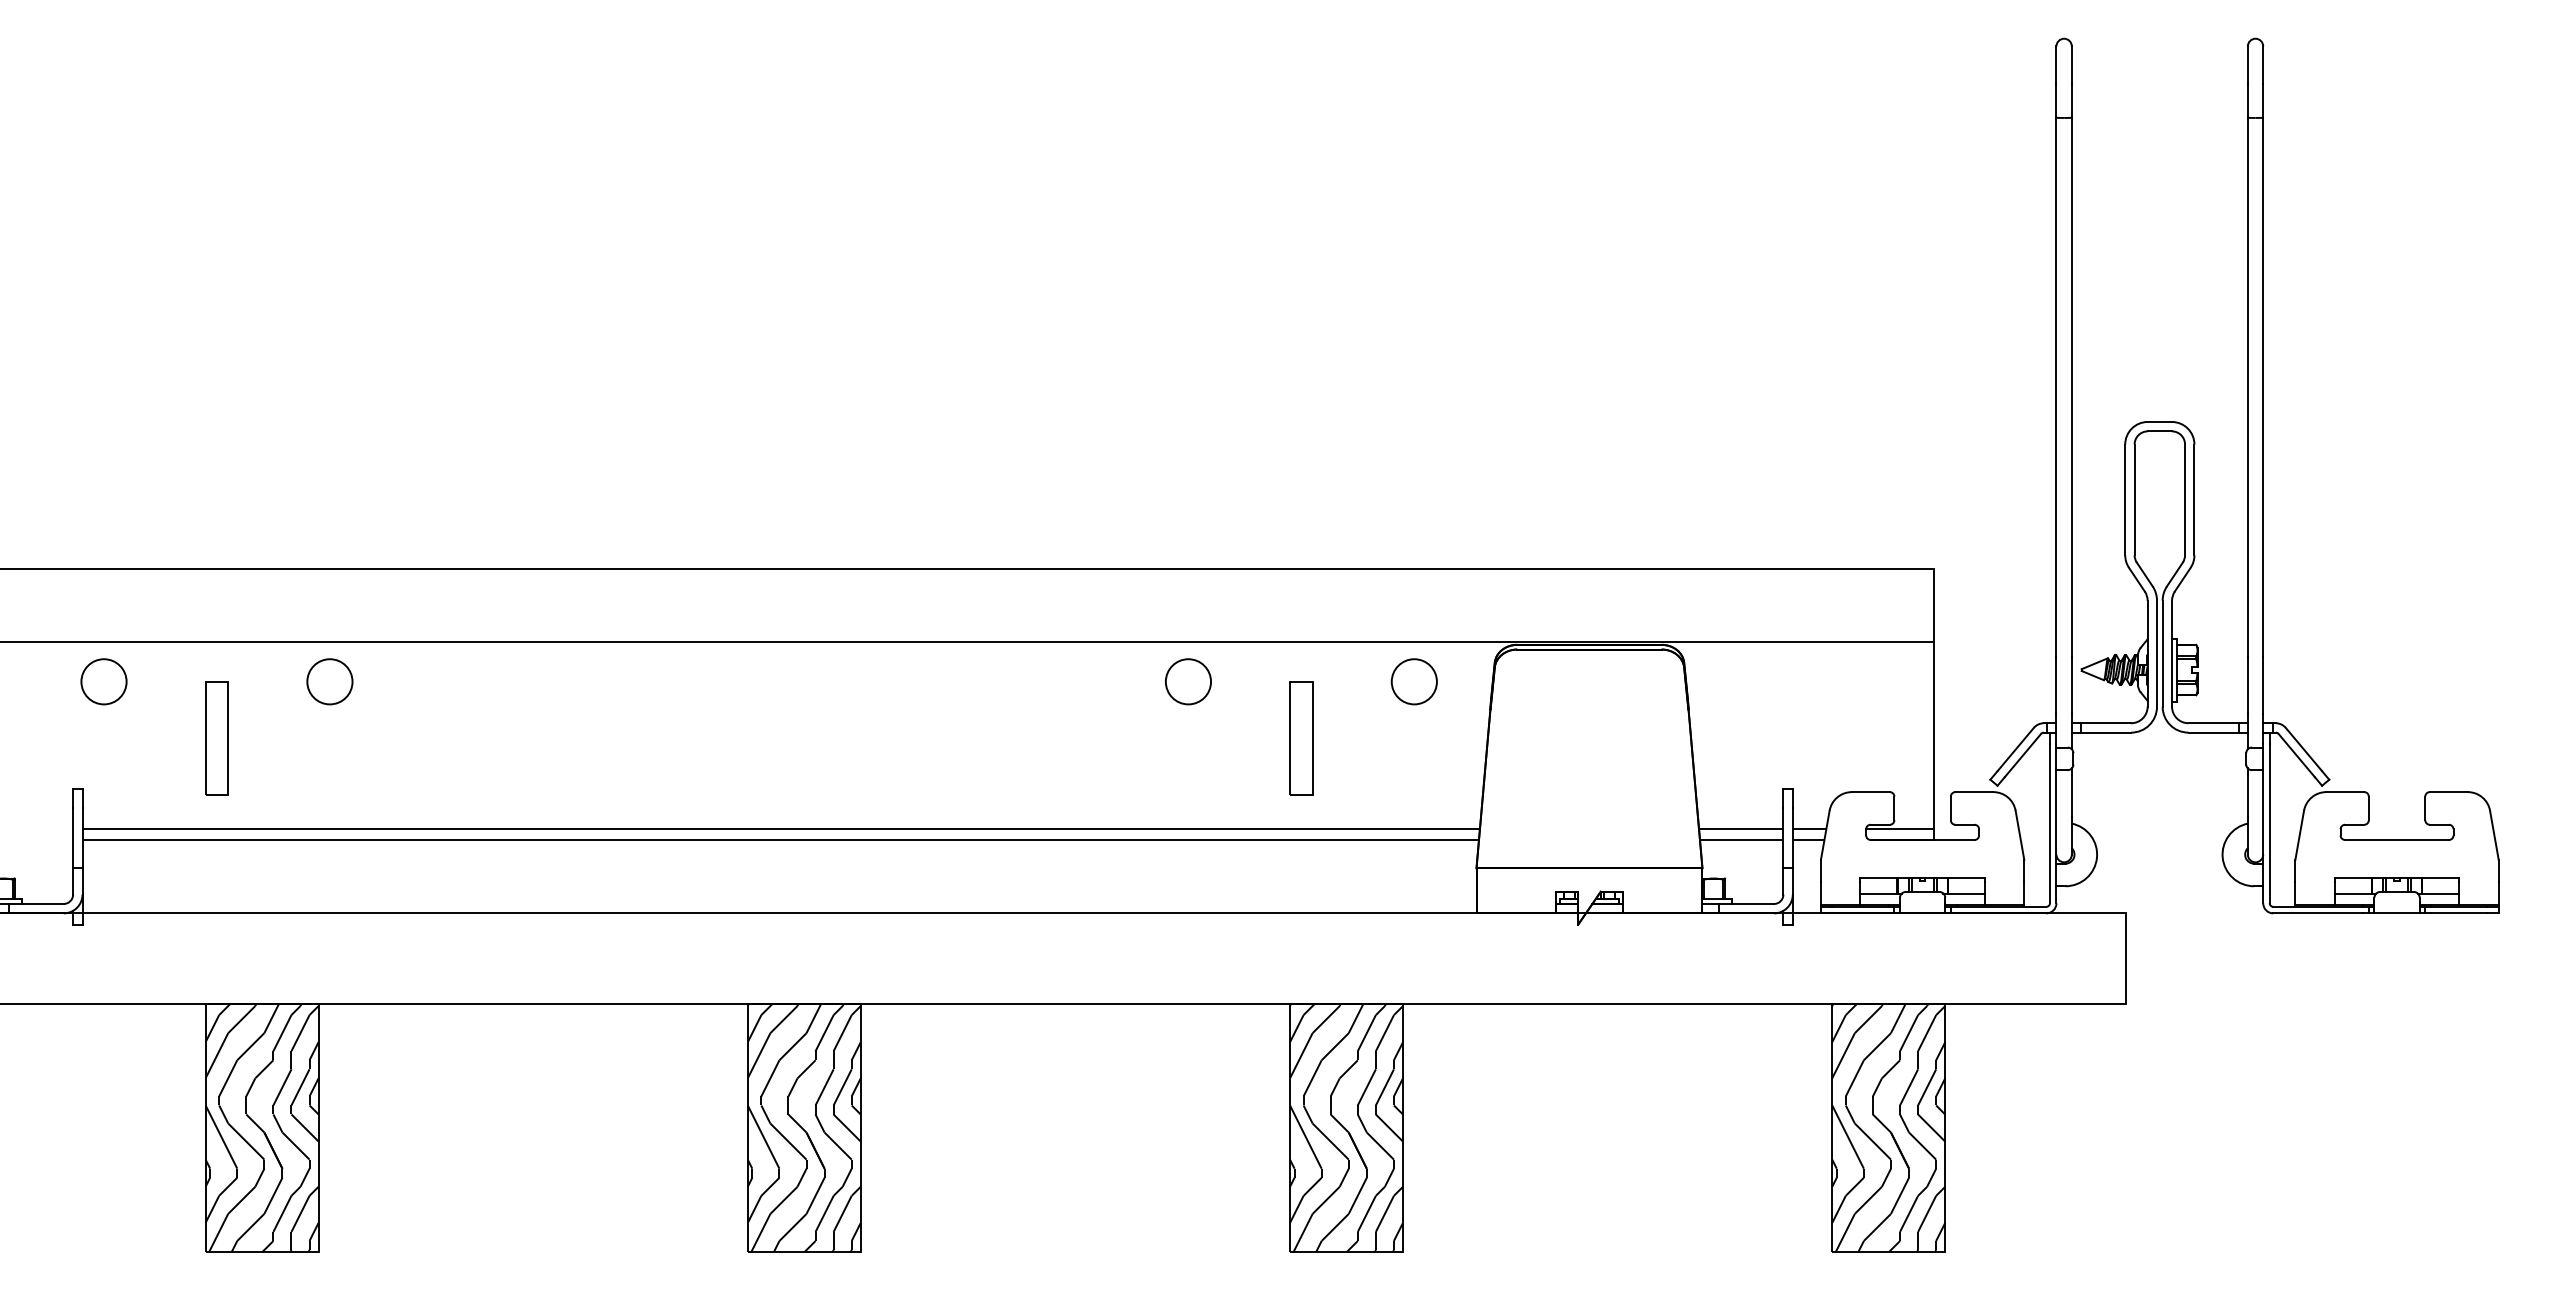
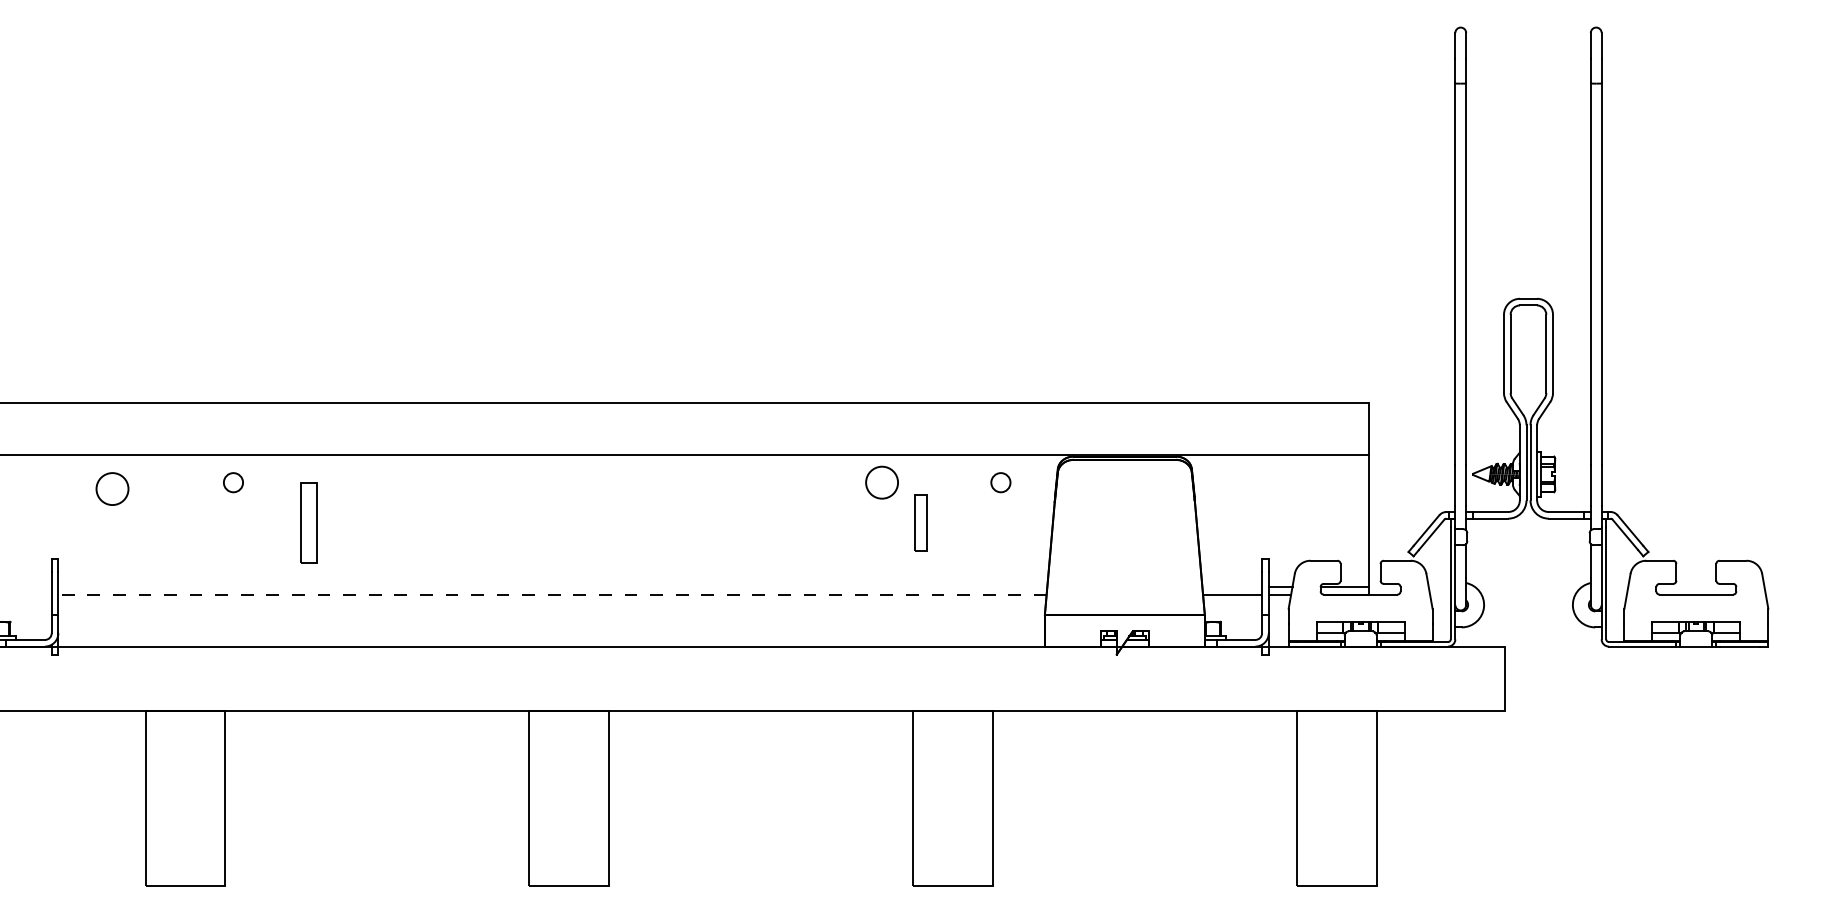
circle: (103, 681) -> (112, 488), moved
circle: (329, 681) -> (233, 482), size x0.6
circle: (1188, 681) -> (882, 482), moved
circle: (1413, 681) -> (1000, 482), size x0.6
part: (216, 738) -> (308, 522), moved
part: (1301, 738) -> (921, 522), size x0.7
line: (780, 828) -> (552, 586), removed
line: (1740, 828) -> (1231, 586), removed
line: (780, 839) -> (552, 594), solid -> dashed
hatch: (261, 1127) -> (185, 798), removed
hatch: (803, 1127) -> (568, 798), removed
hatch: (1346, 1127) -> (952, 798), removed
hatch: (1888, 1127) -> (1336, 798), removed

